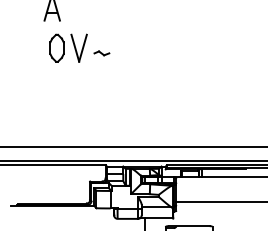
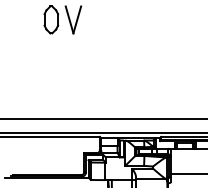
part: (101, 53) -> (95, 25), removed

